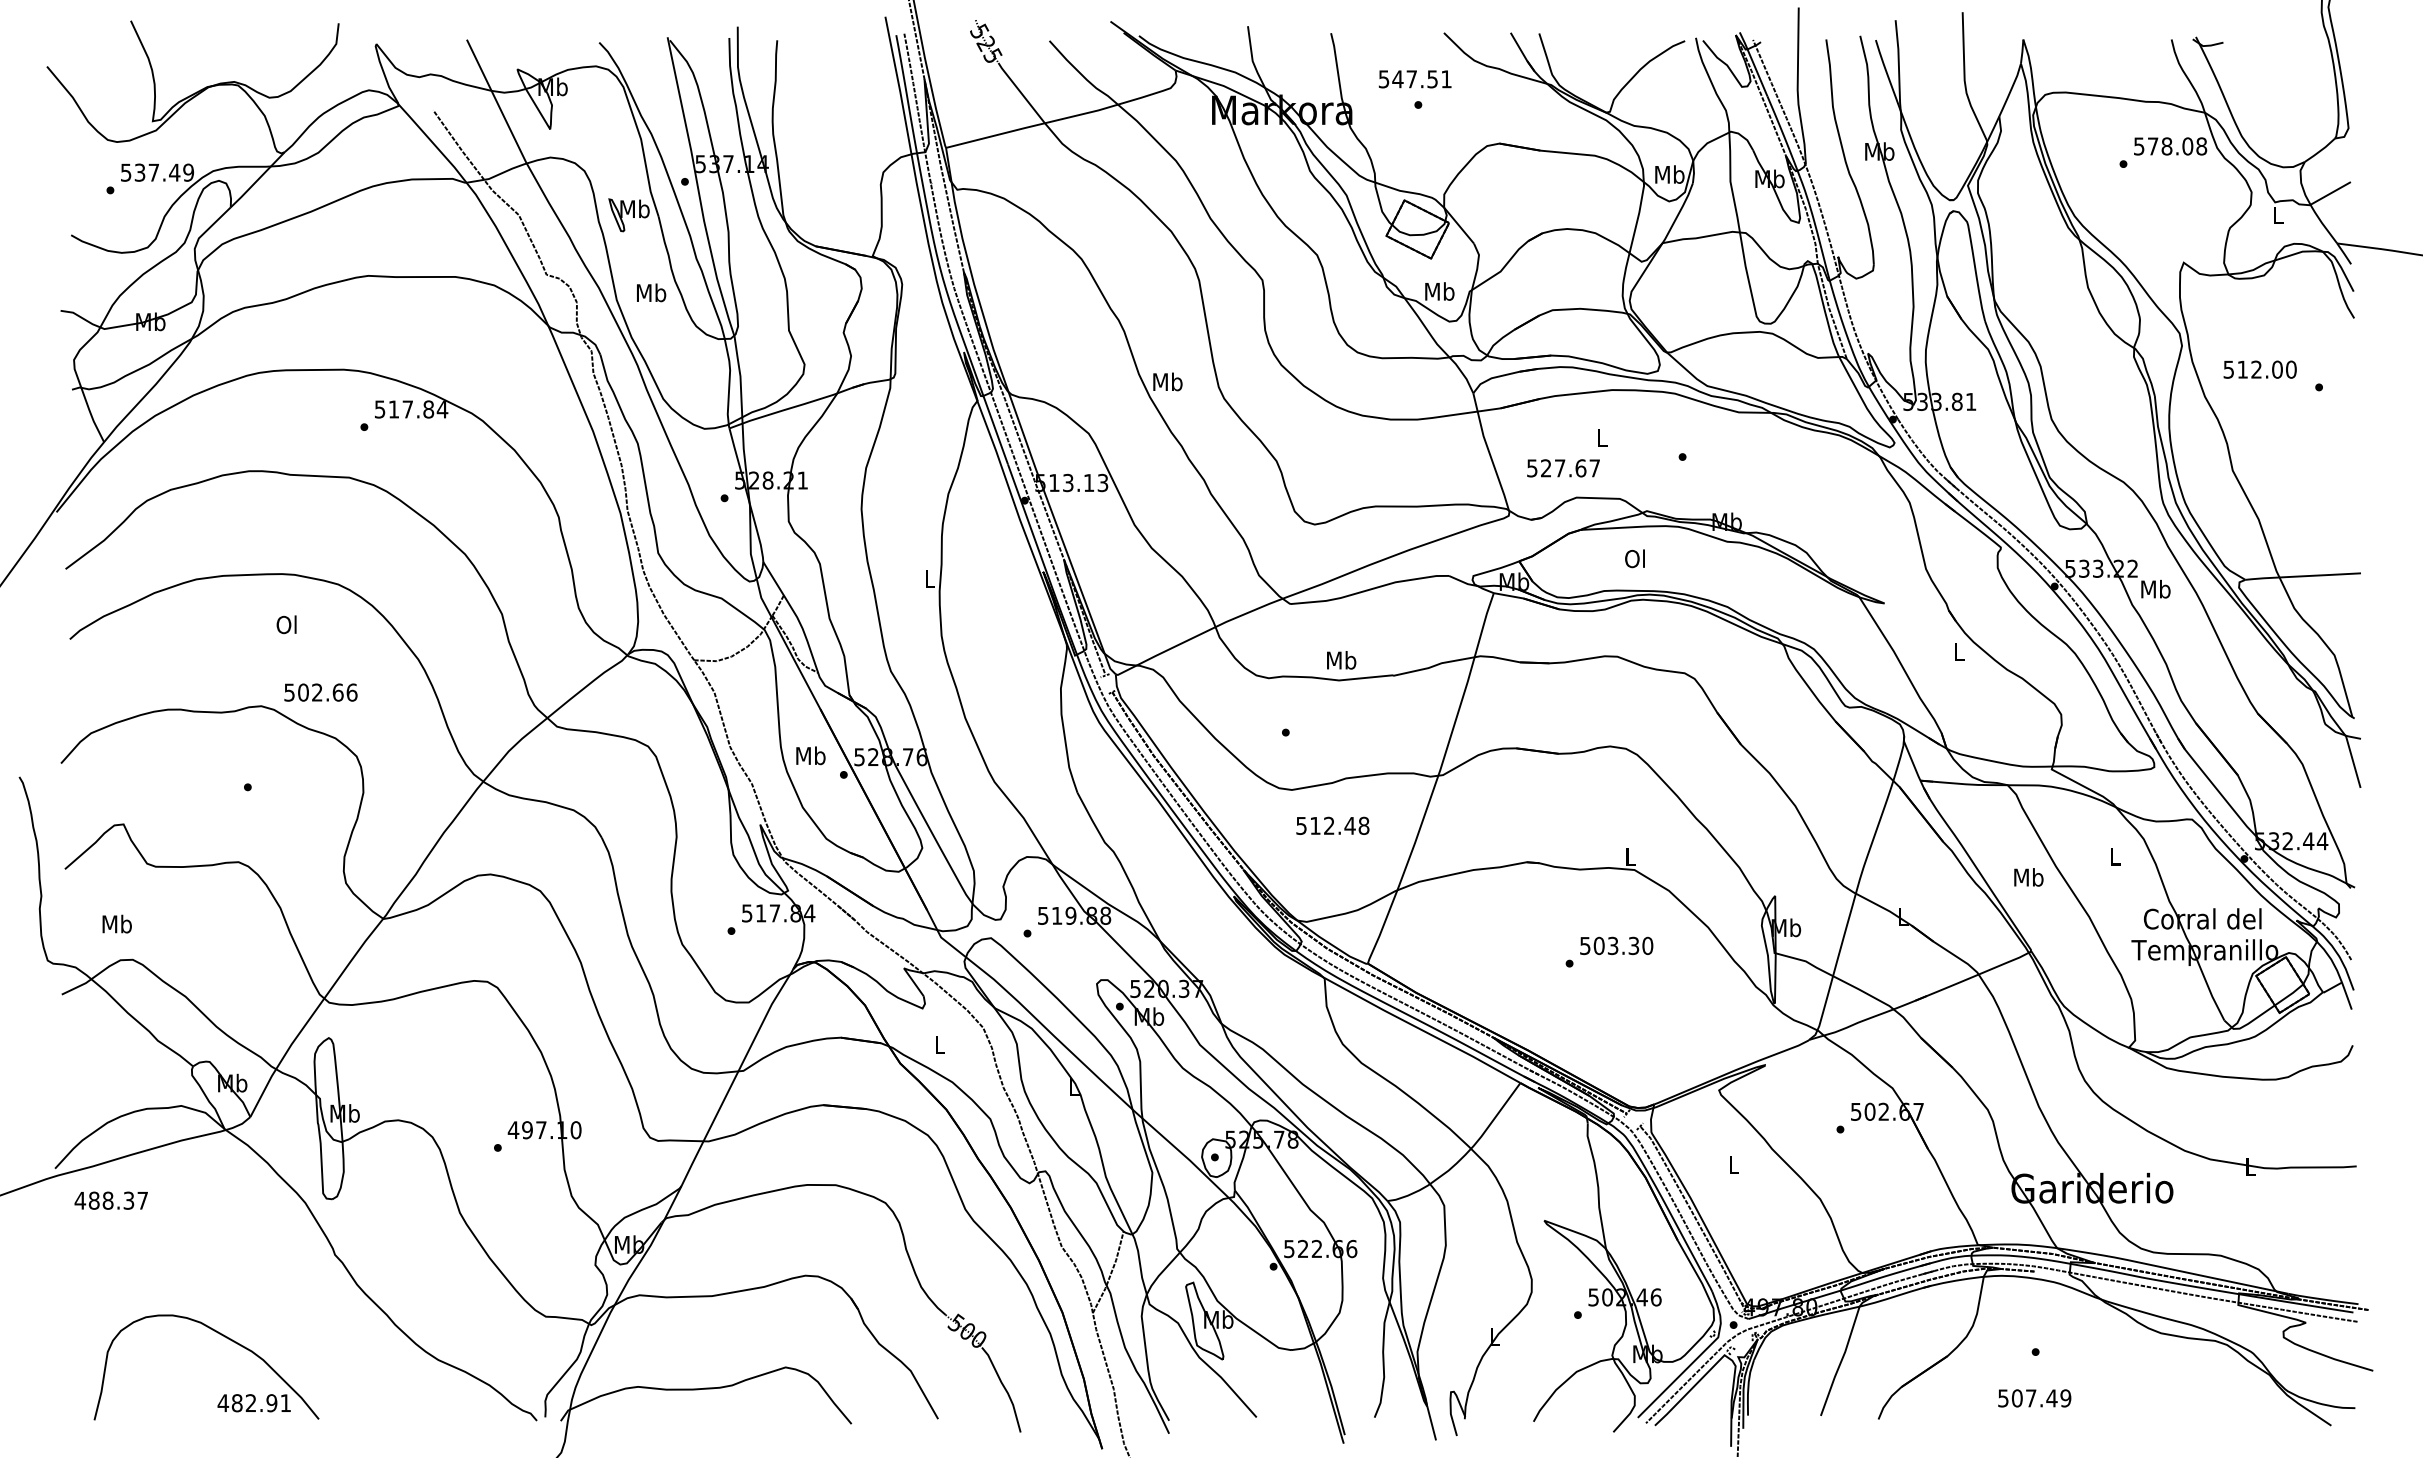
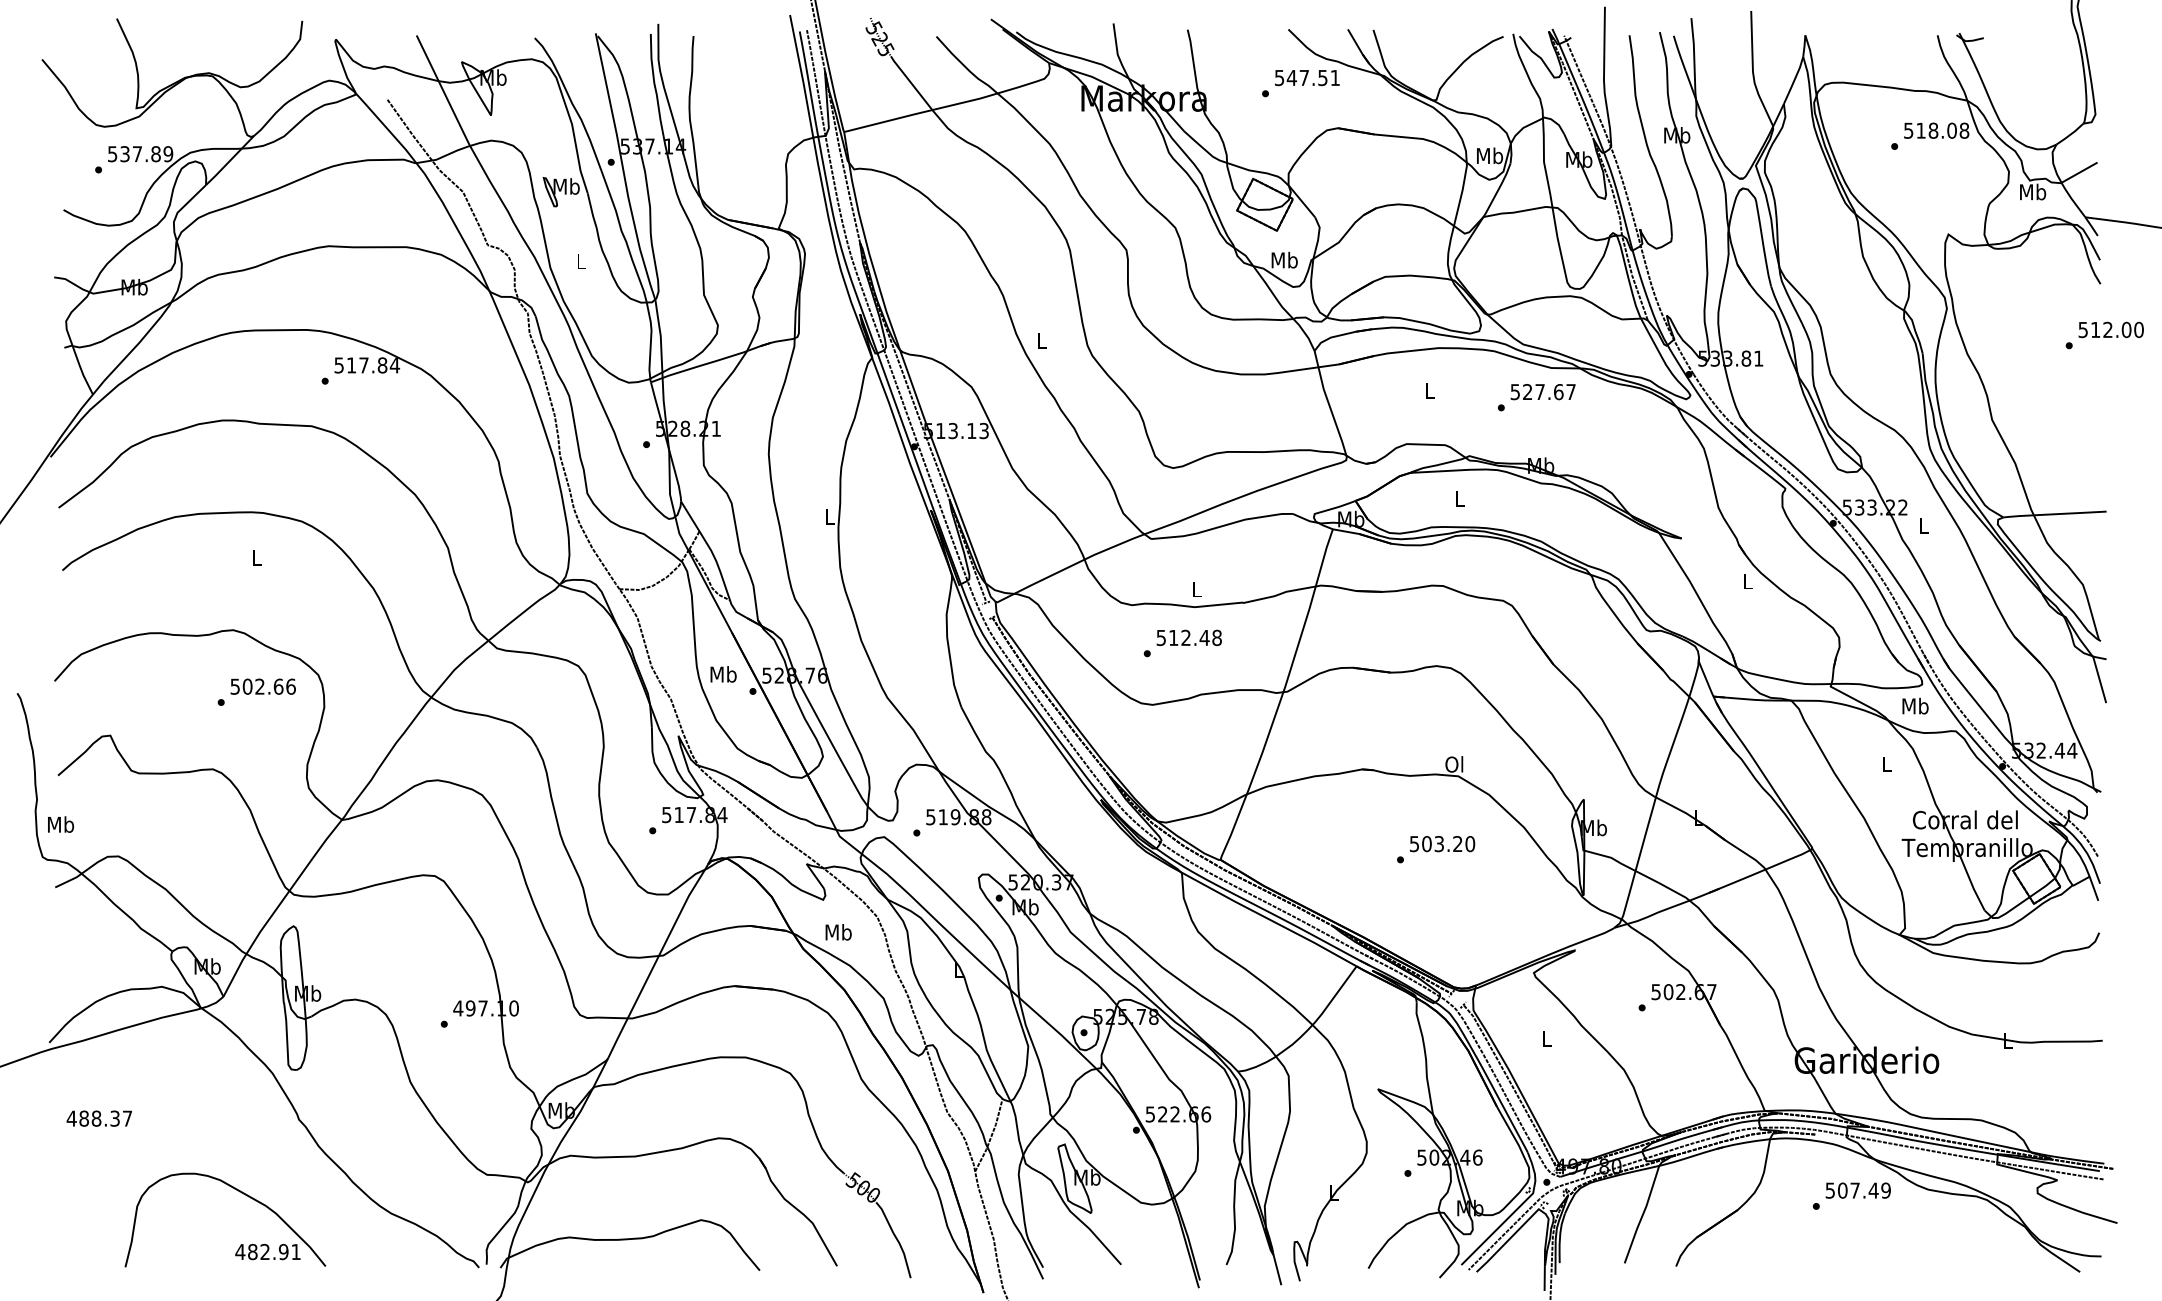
text: (1414, 79) -> (1306, 78), moved
text: (2153, 146) -> (1921, 130), 578.08 -> 518.08
text: (174, 172) -> (155, 153), 537.49 -> 537.89
text: (2278, 214) -> (2032, 191), L -> Mb
text: (651, 292) -> (581, 261), Mb -> L
text: (2259, 369) -> (2110, 329), moved
text: (1167, 381) -> (1041, 340), Mb -> L
text: (1563, 468) -> (1543, 392), moved
text: (1634, 558) -> (1458, 498), Ol -> L
text: (2155, 588) -> (1923, 525), Mb -> L
text: (286, 624) -> (255, 557), Ol -> L
text: (1341, 660) -> (1196, 589), Mb -> L
text: (320, 692) -> (262, 686), moved
text: (1332, 825) -> (1188, 637), moved
text: (1629, 856) -> (1453, 764), L -> Ol
text: (2028, 877) -> (1915, 706), moved
text: (116, 923) -> (60, 824), moved
text: (1633, 946) -> (1457, 844), 503.30 -> 503.20
text: (939, 1044) -> (838, 931), L -> Mb
text: (110, 1200) -> (98, 1118), moved
part: (224, 1394) -> (241, 1244), moved
text: (2034, 1398) -> (1858, 1190), moved

